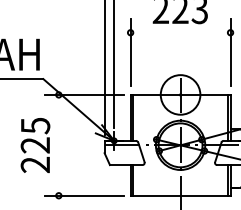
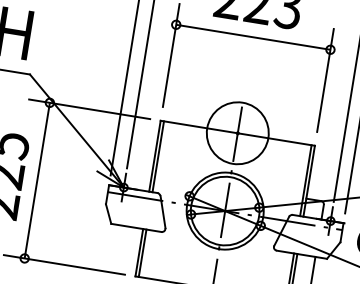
line: (180, 32) -> (253, 36), added
line: (58, 144) -> (36, 179), added

